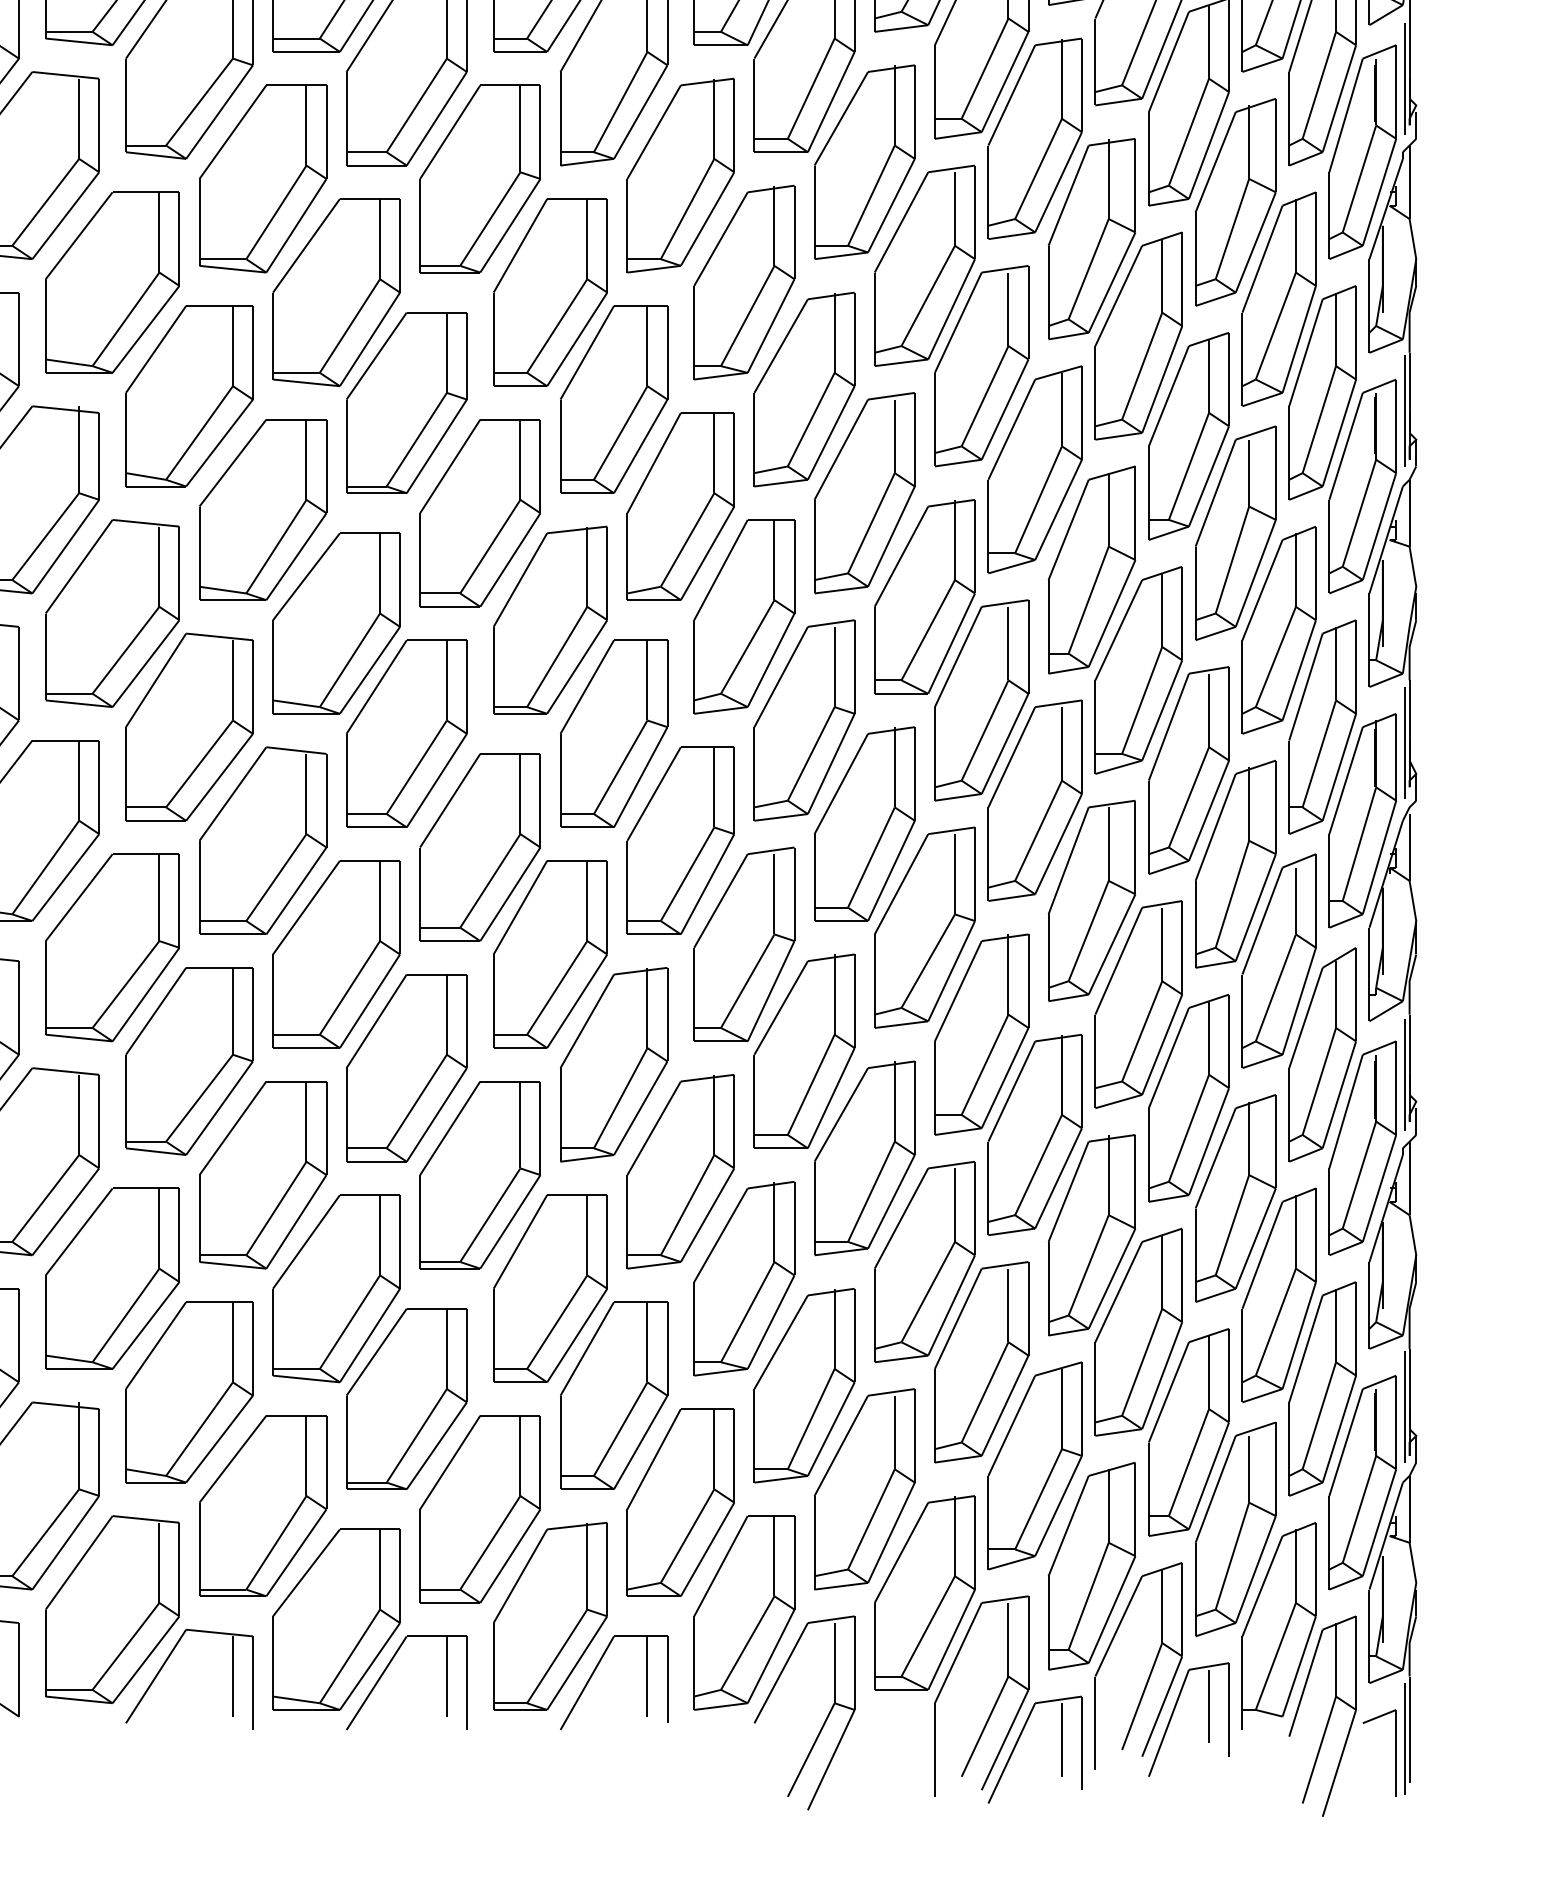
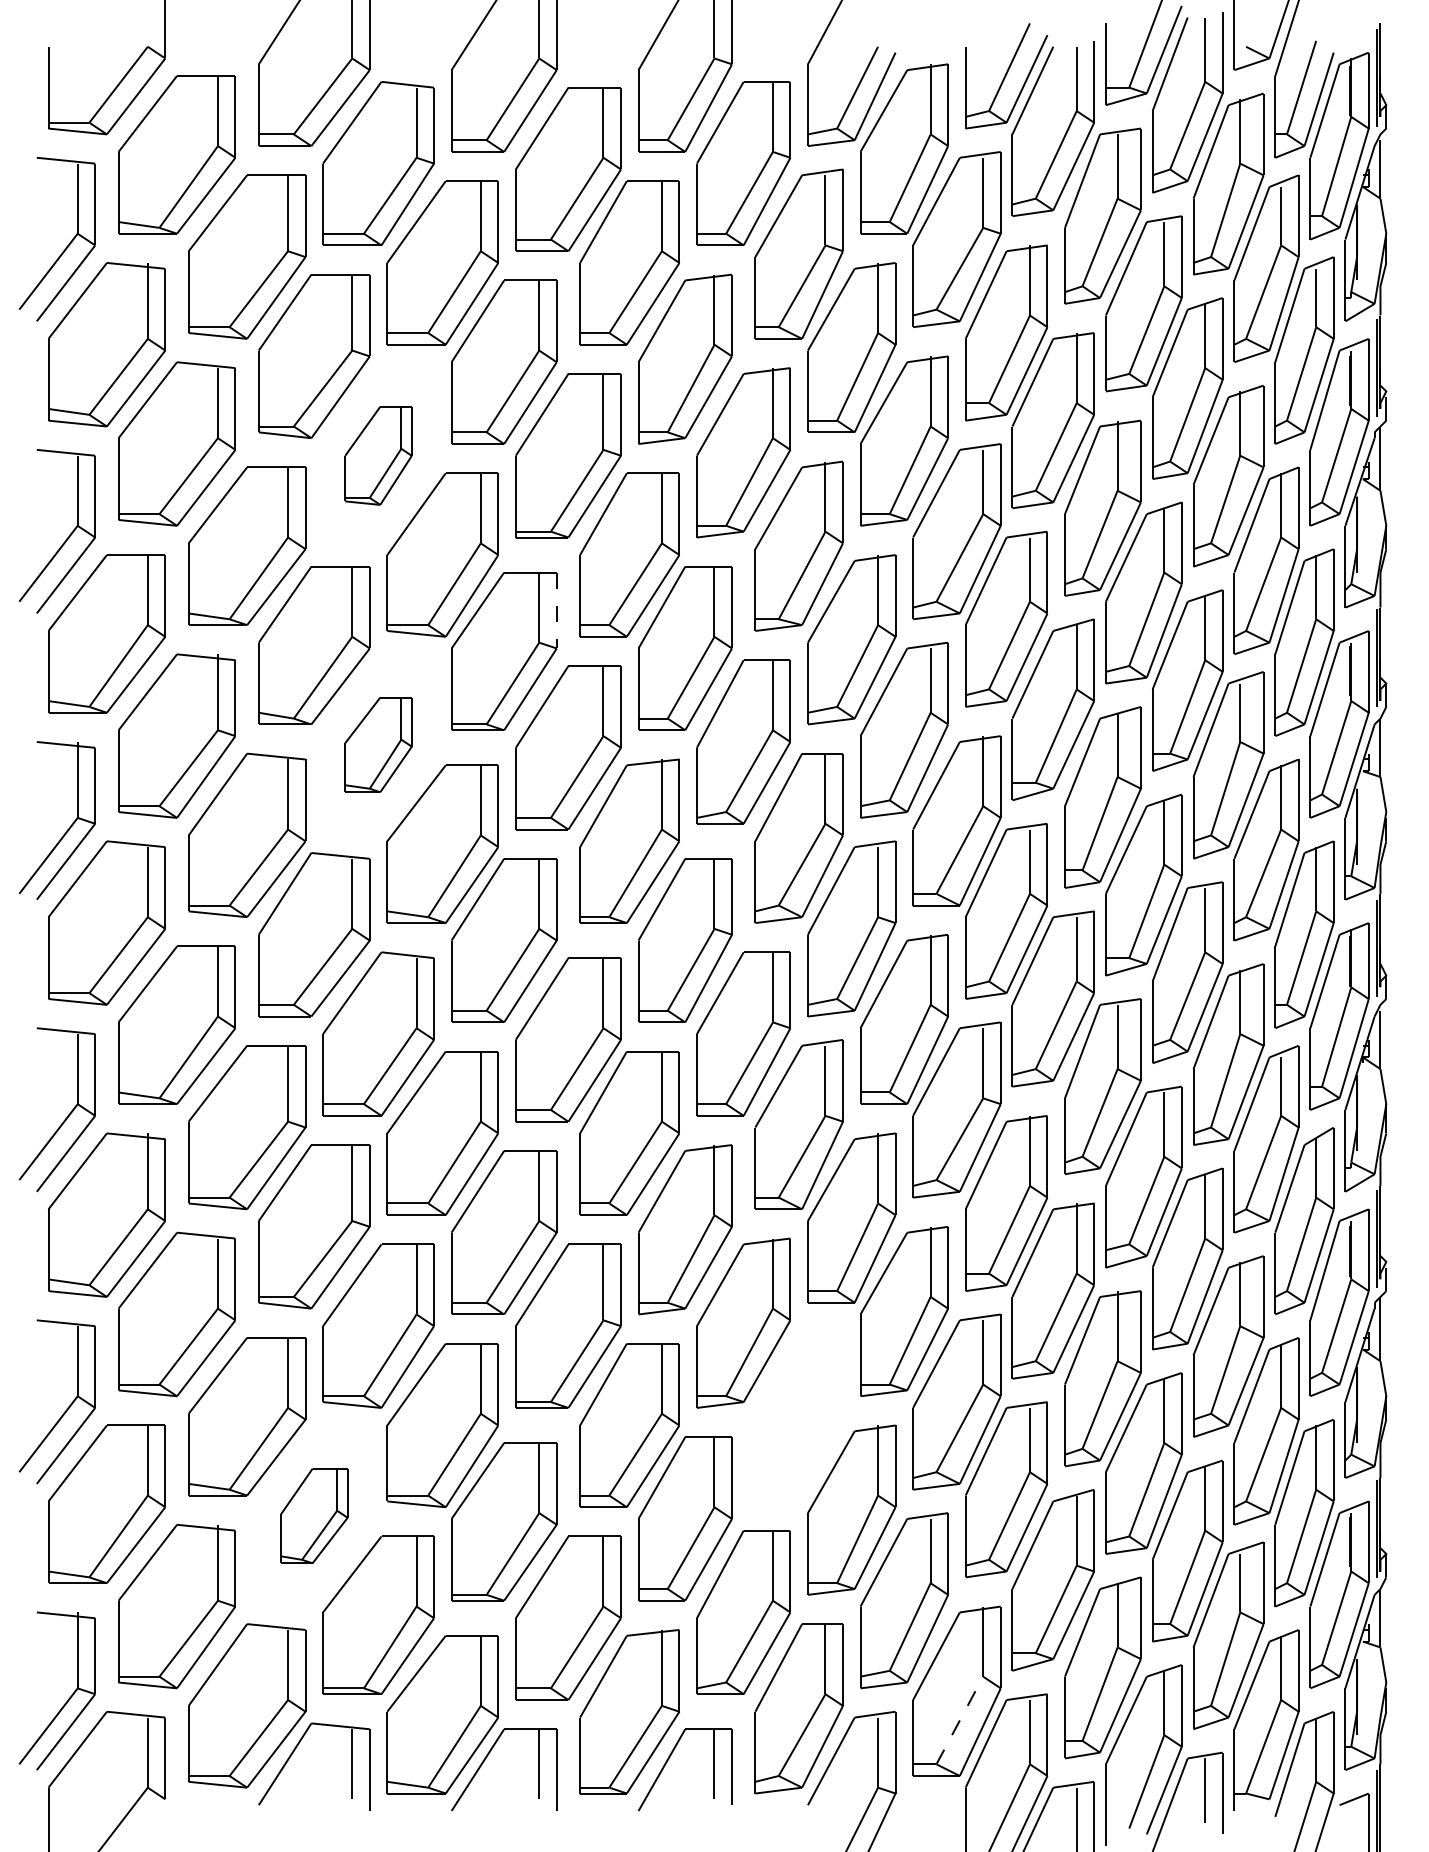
part: (262, 178) -> (378, 455), size x0.6
line: (466, 356) -> (556, 610), solid -> dashed
part: (262, 509) -> (378, 744), size x0.6
part: (743, 1278) -> (798, 1416), removed
part: (189, 1391) -> (314, 1515), size x0.6
line: (927, 1626) -> (959, 1720), solid -> dashed

